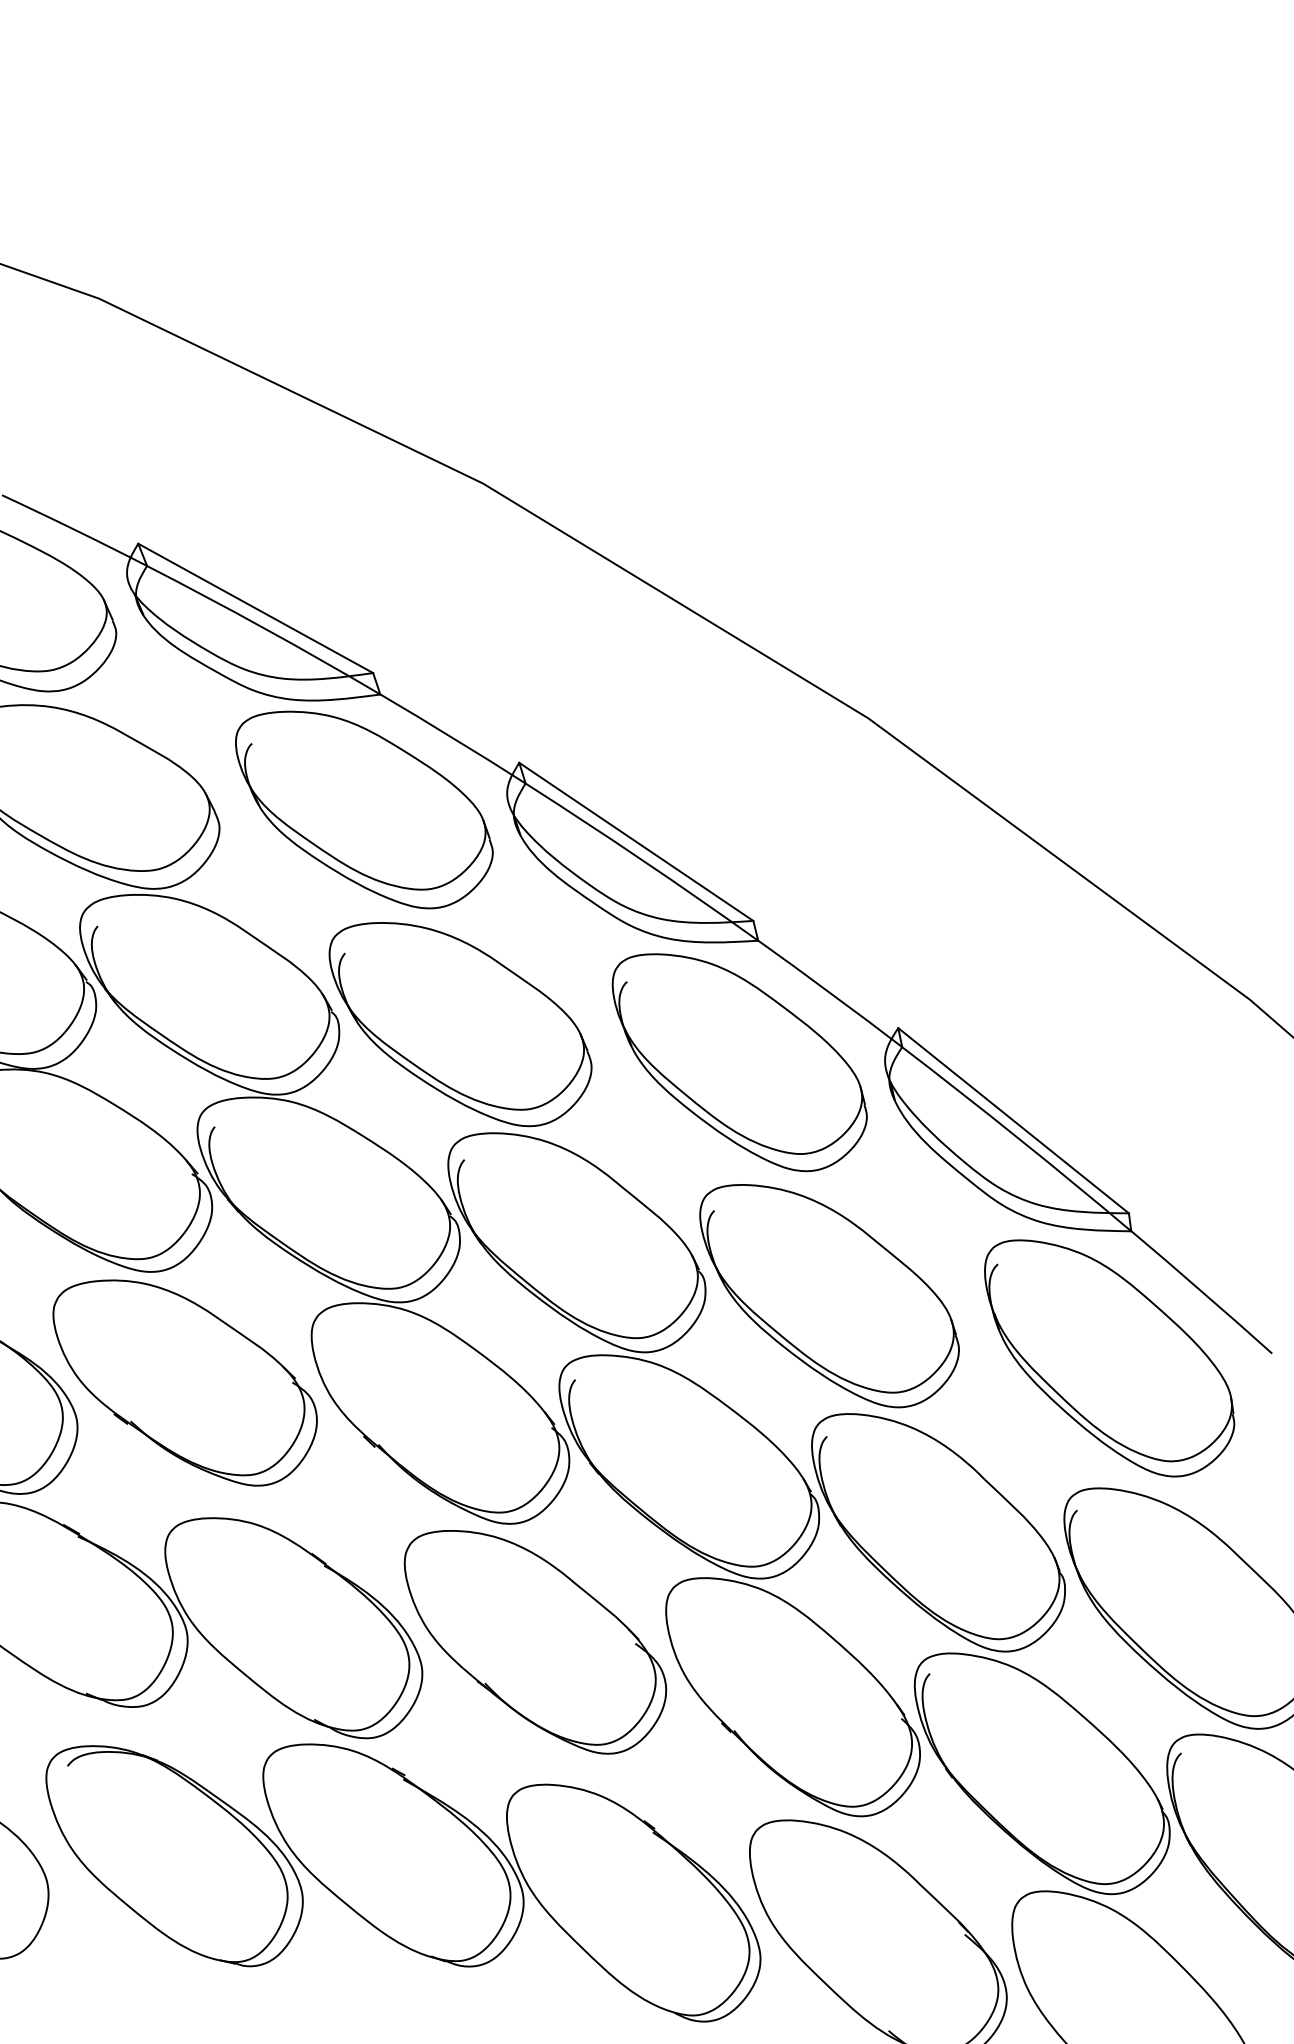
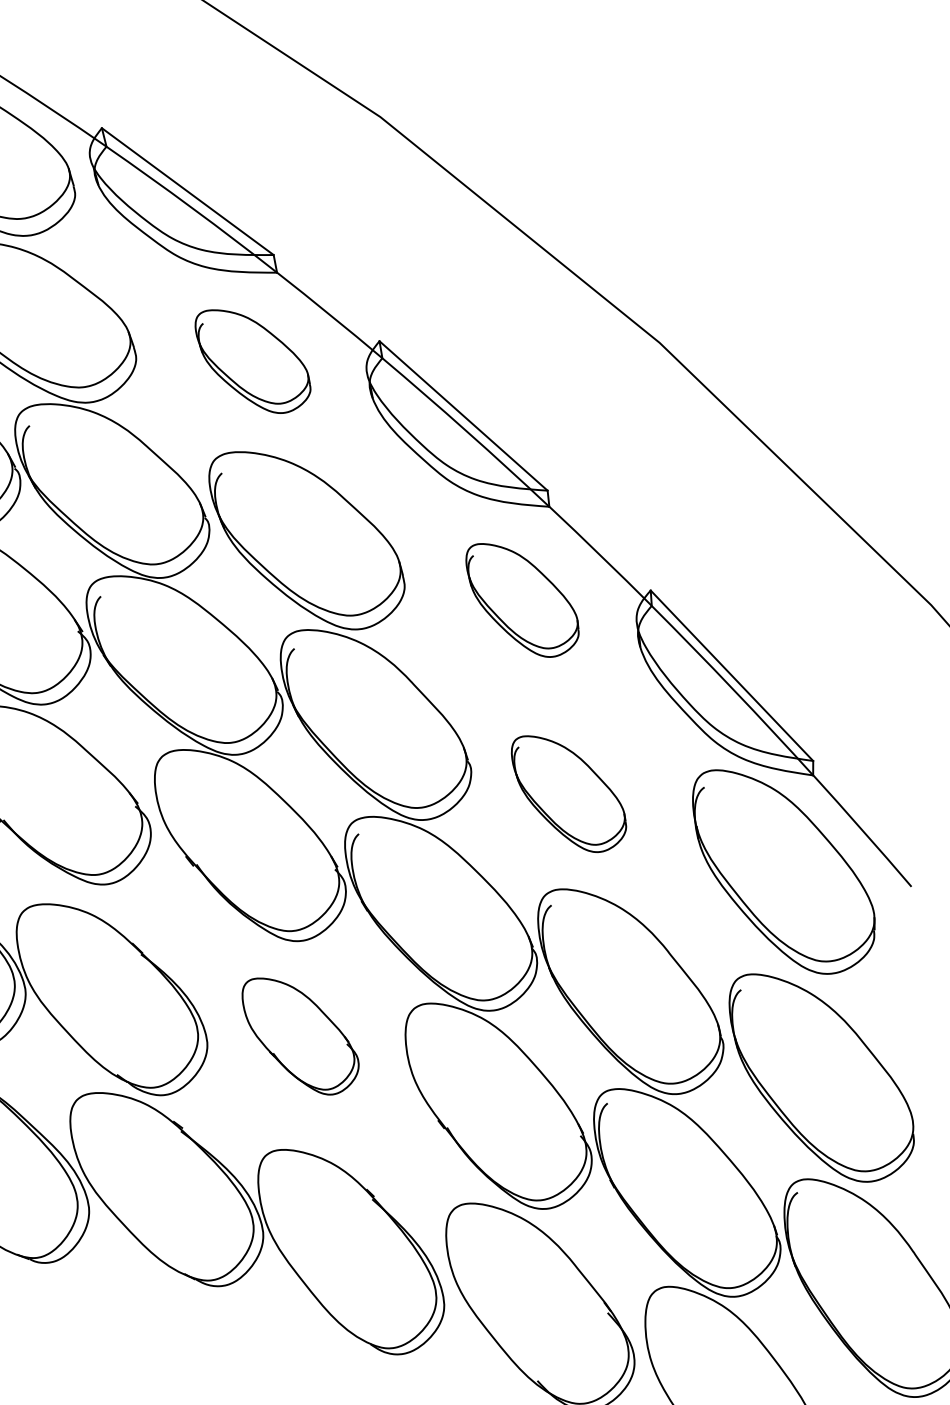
part: (364, 809) -> (252, 361), size x0.6
part: (739, 1062) -> (521, 600), size x0.6
part: (829, 1296) -> (568, 795), size x0.6
part: (535, 1642) -> (299, 1037), size x0.6

